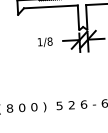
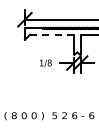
line: (50, 6) -> (51, 34), solid -> dashed

